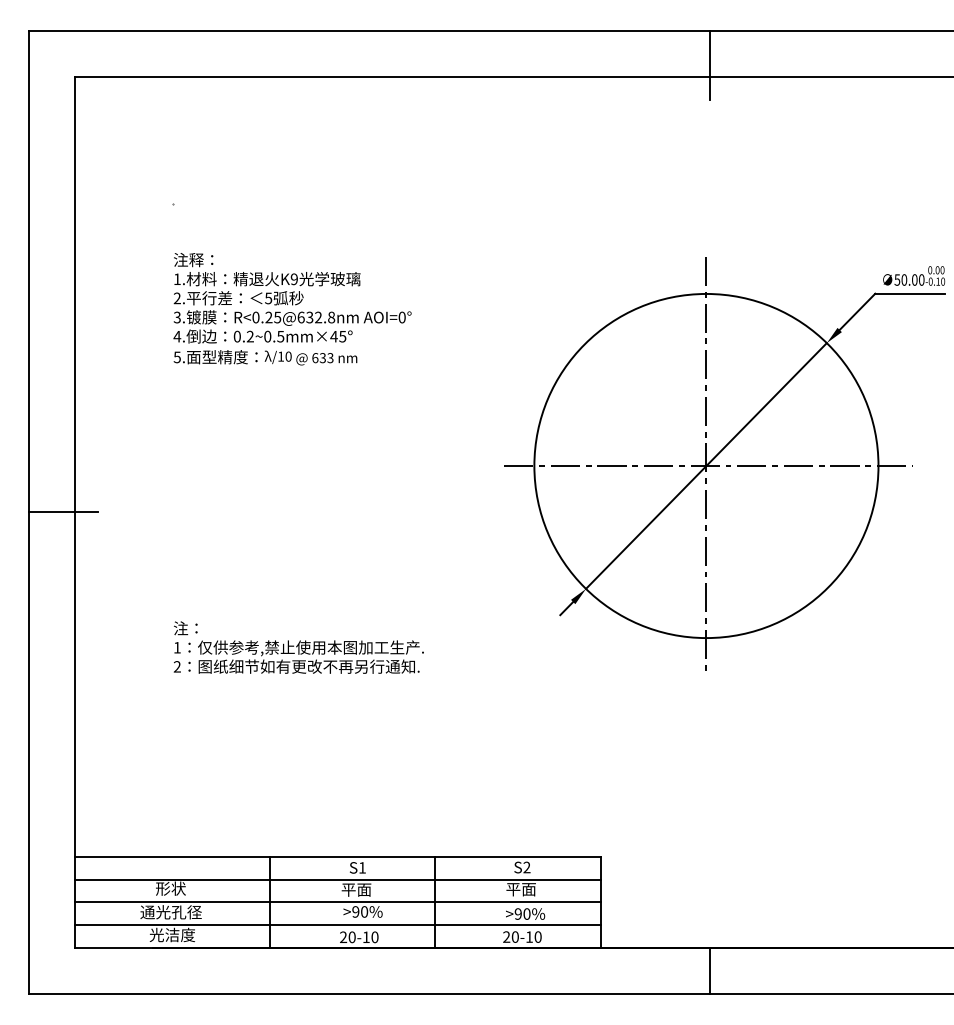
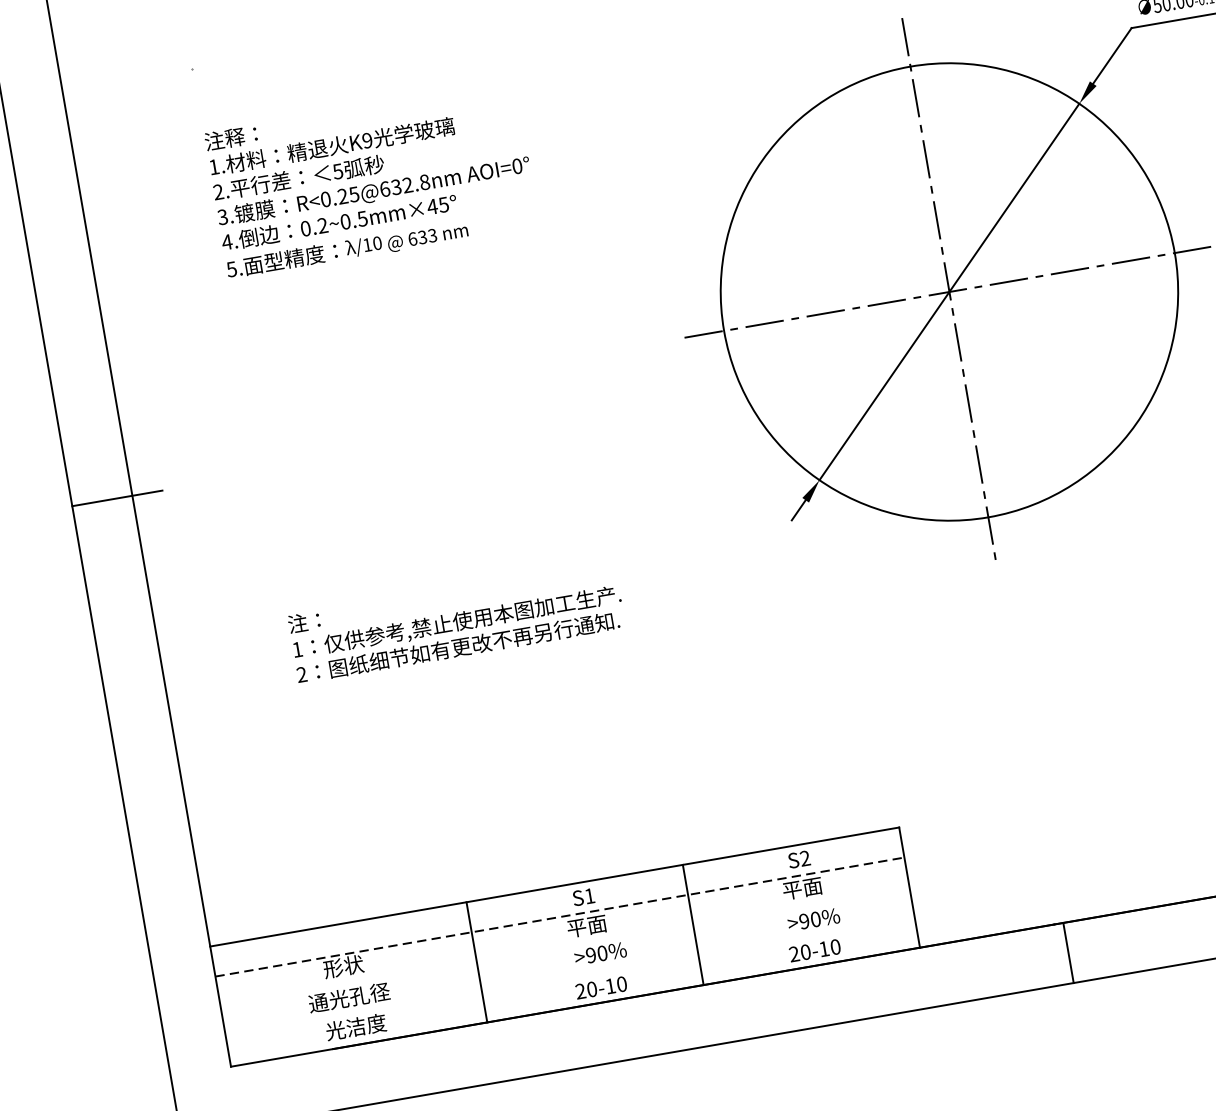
line: (338, 879) -> (561, 916), solid -> dashed
line: (337, 902) -> (564, 947), removed
line: (337, 925) -> (570, 977), removed

